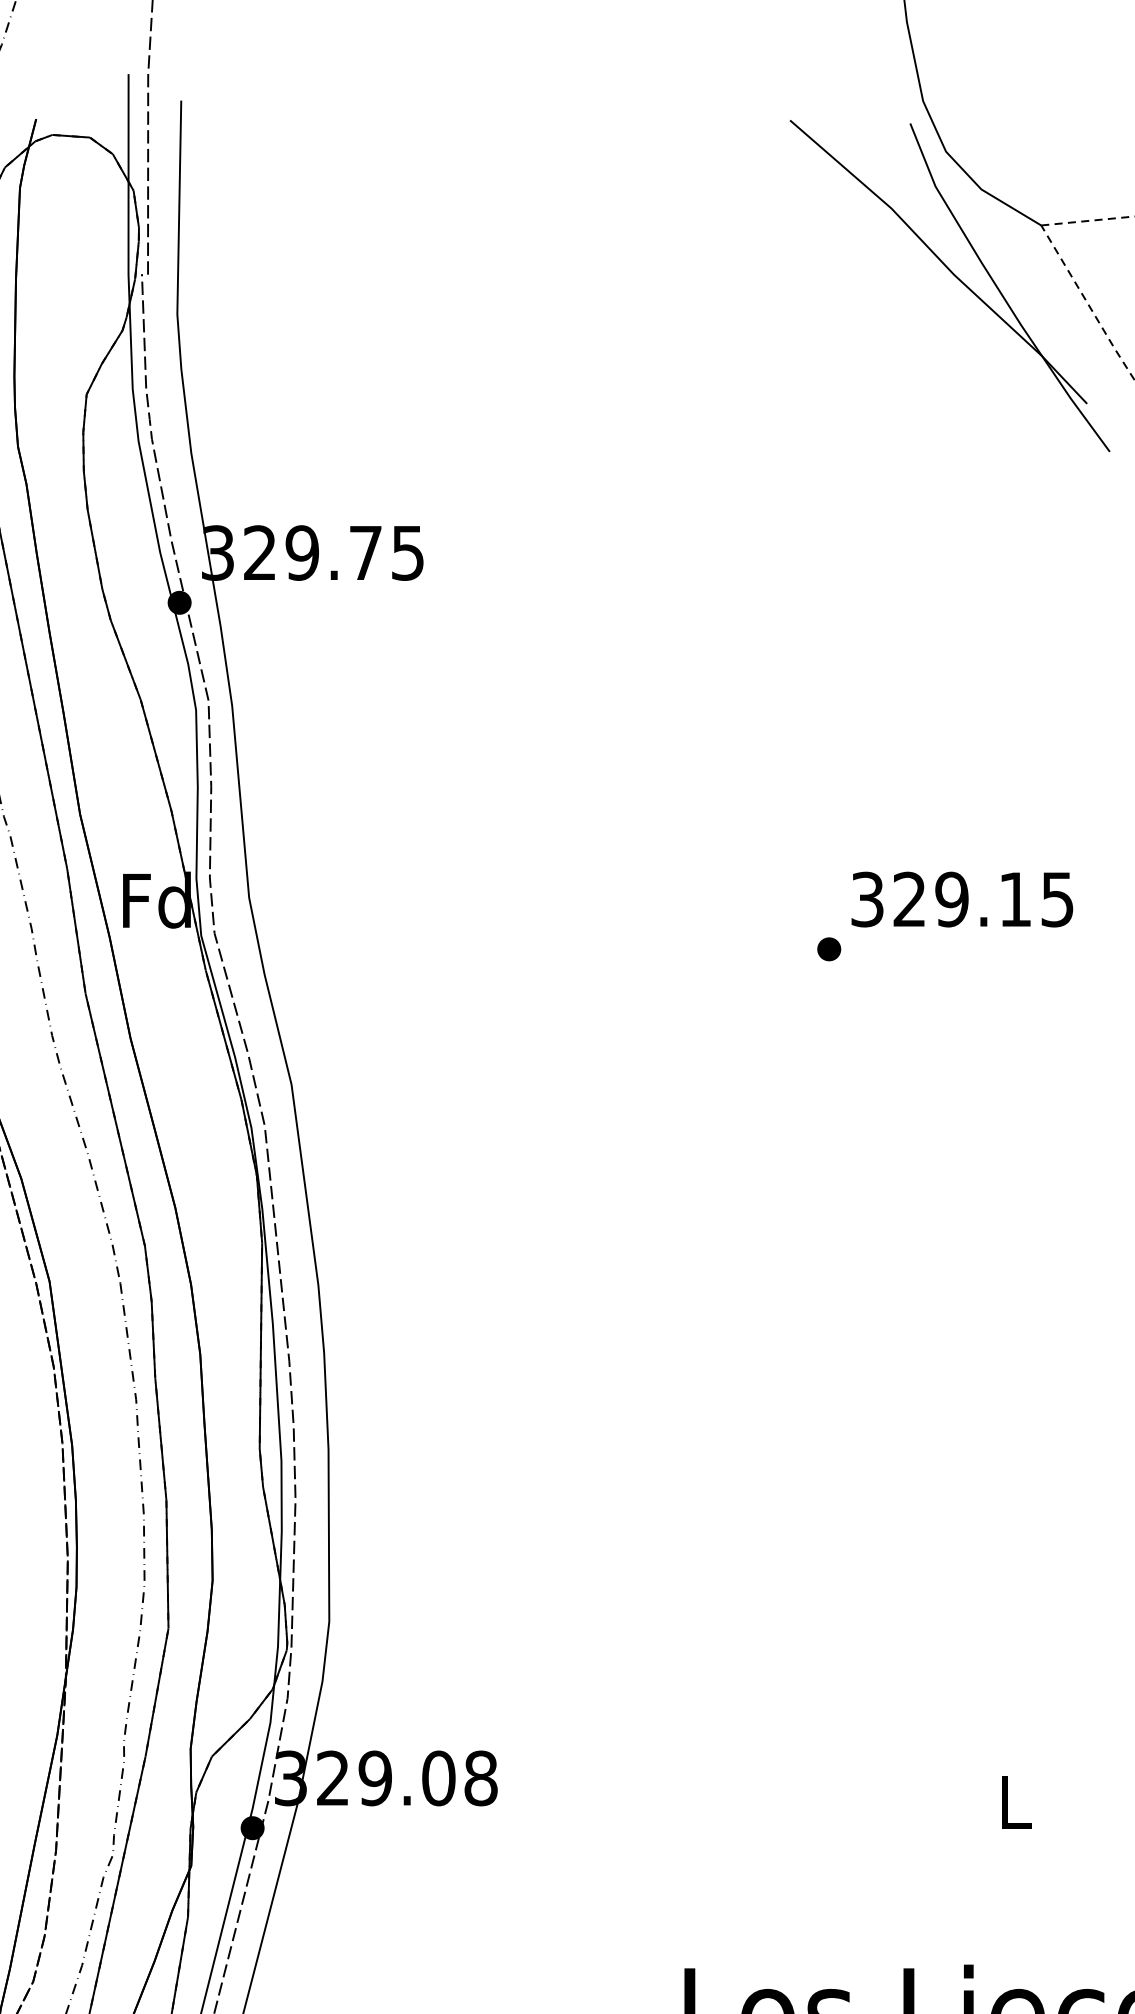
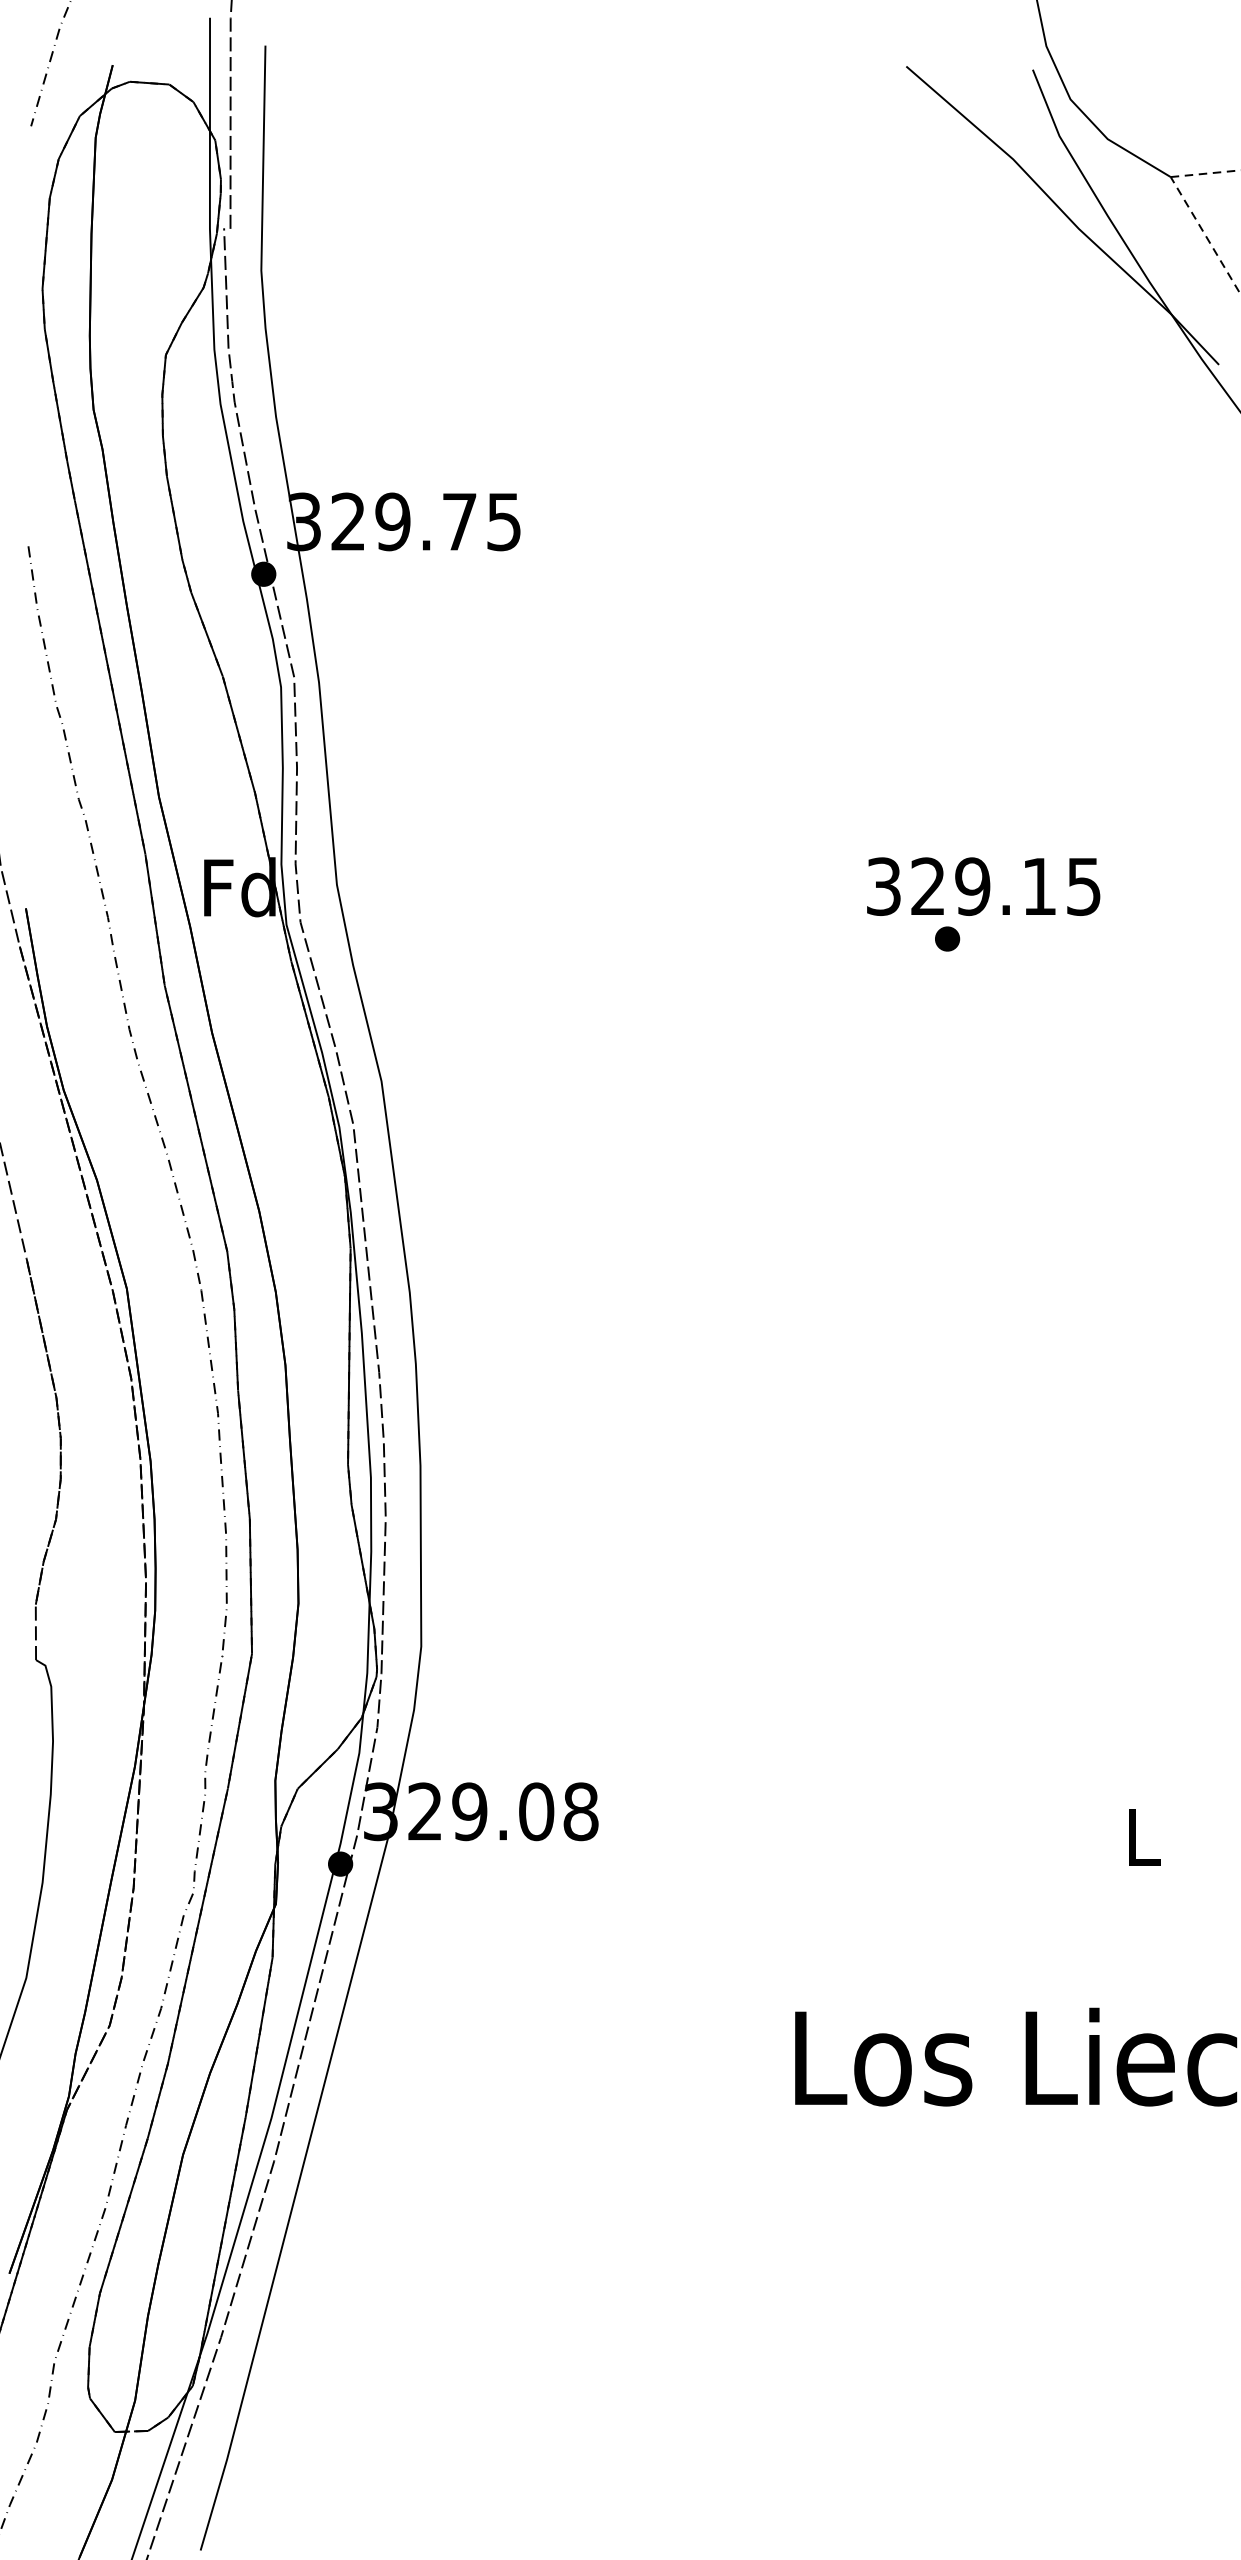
text: (962, 899) -> (983, 886), moved

